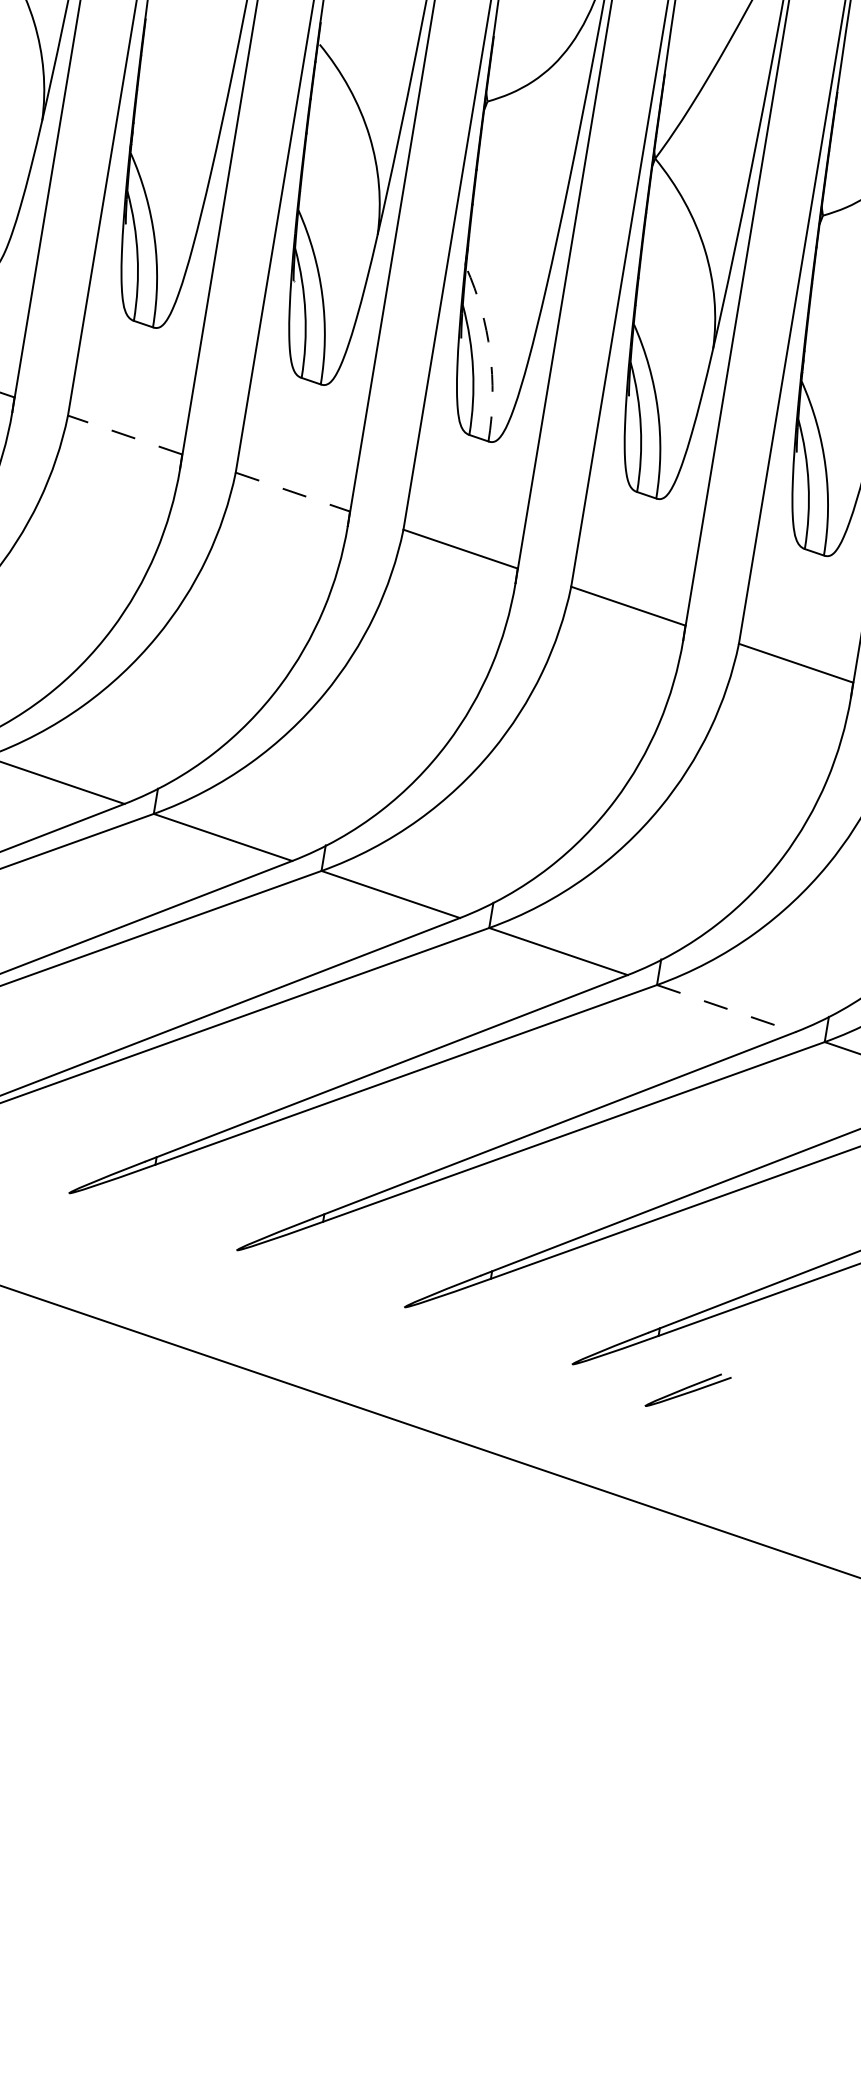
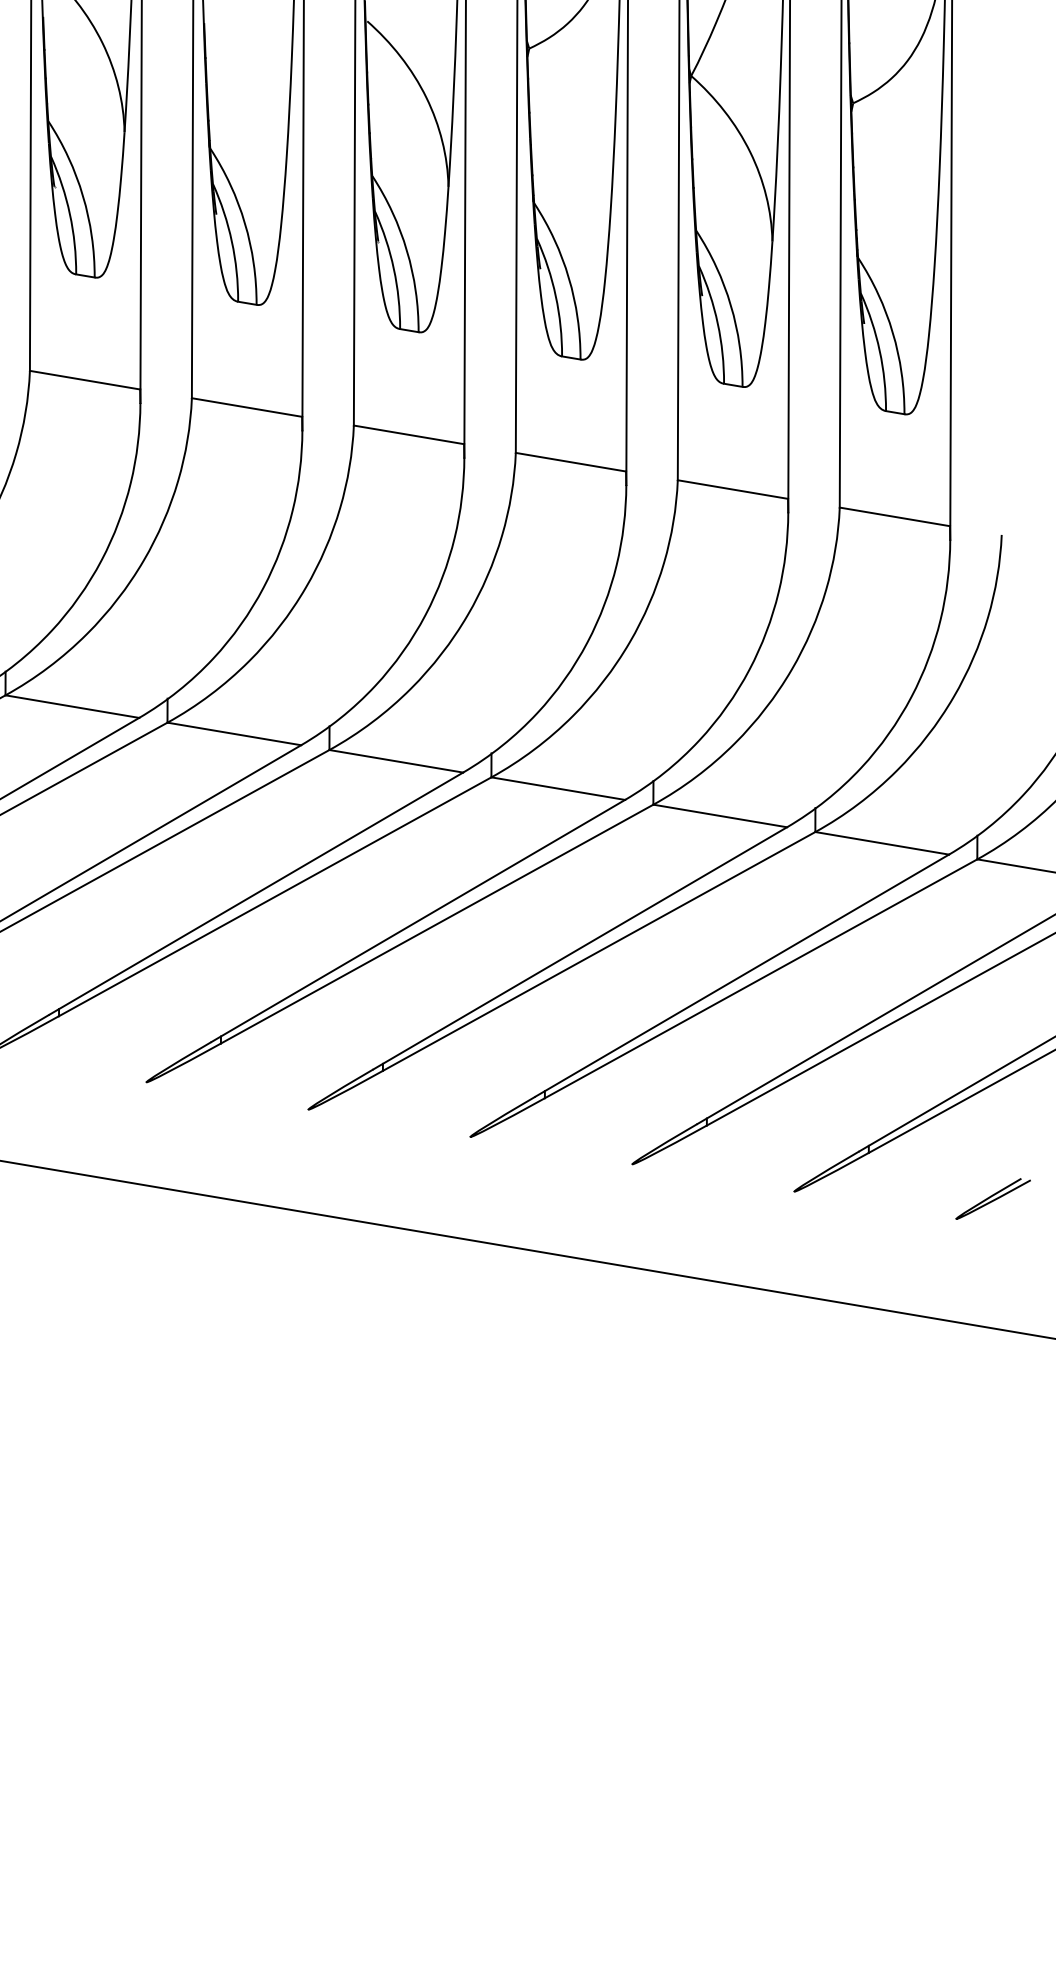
arc: (489, 353) -> (568, 278), dashed -> solid
line: (125, 435) -> (247, 407), dashed -> solid
line: (293, 491) -> (409, 434), dashed -> solid
line: (726, 1008) -> (882, 843), dashed -> solid
curve: (686, 1389) -> (991, 1197), moved

